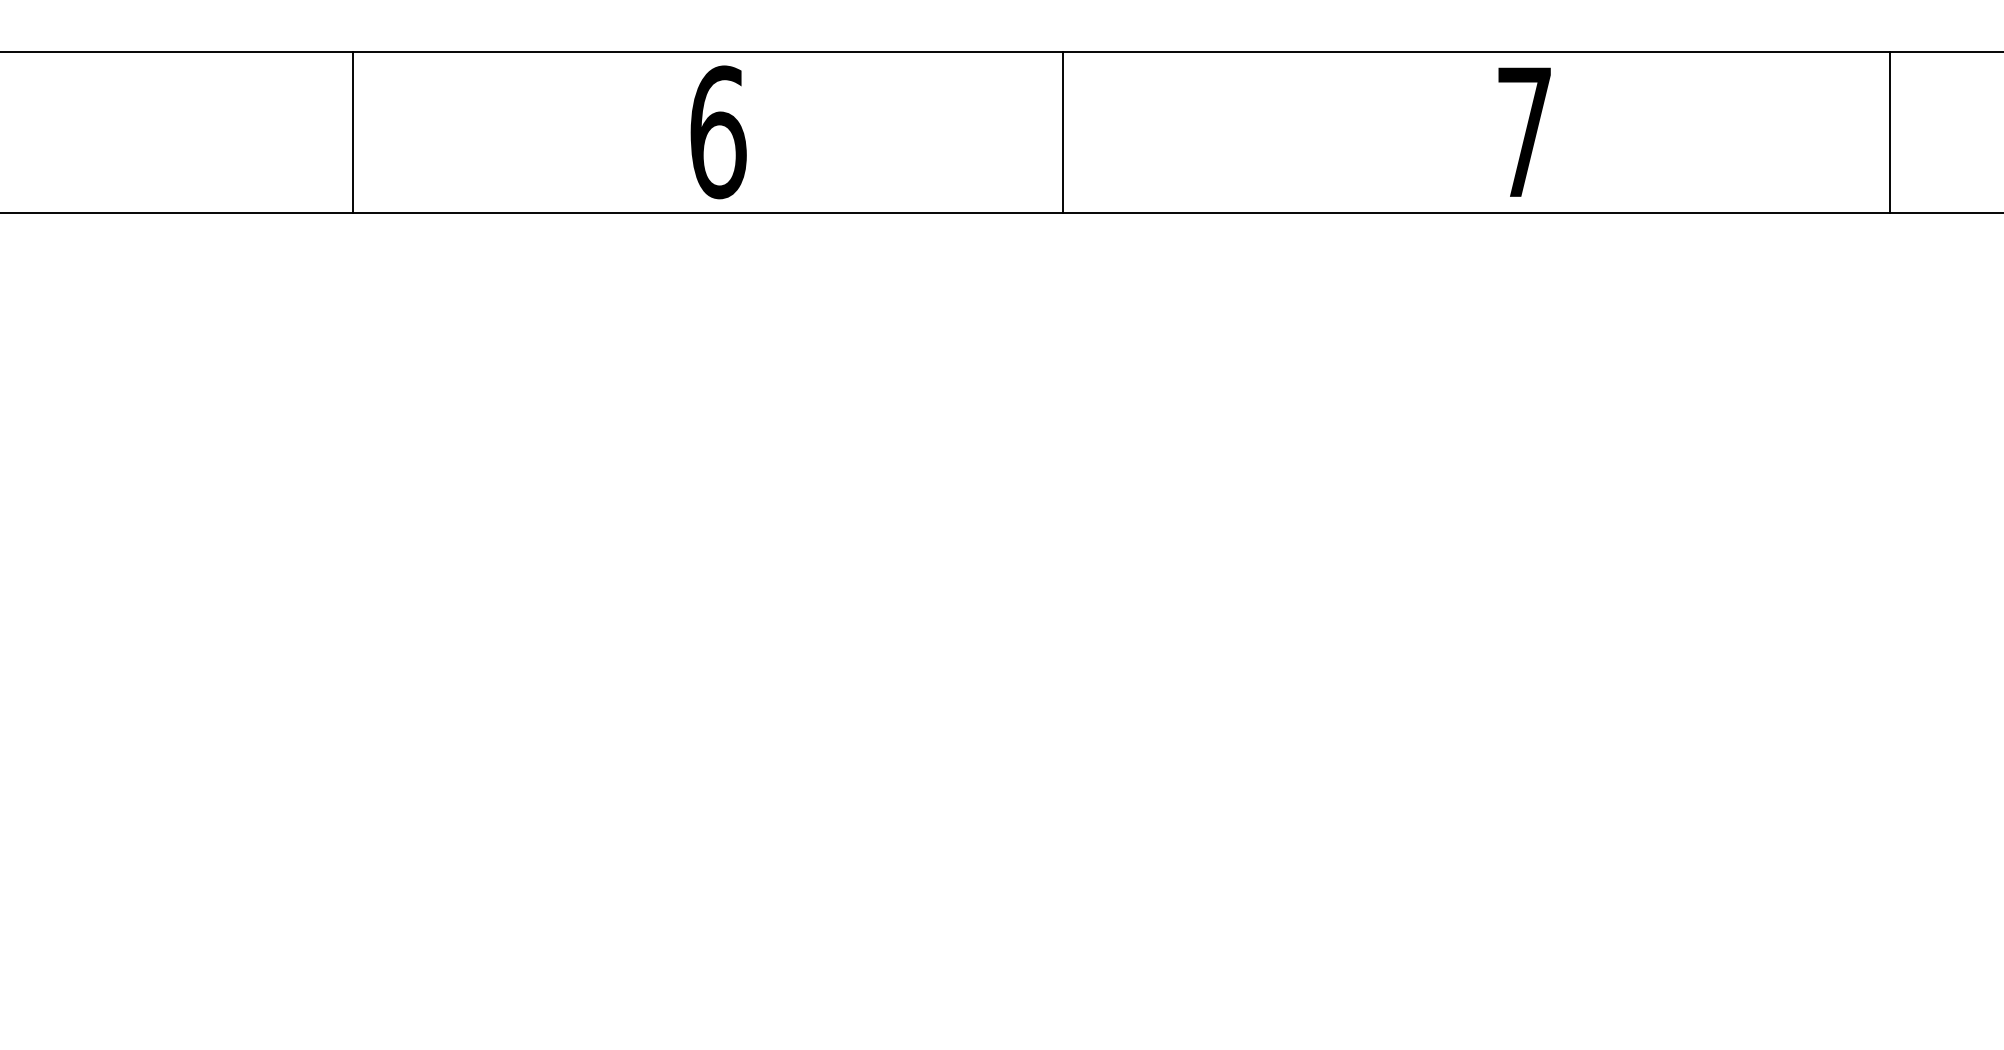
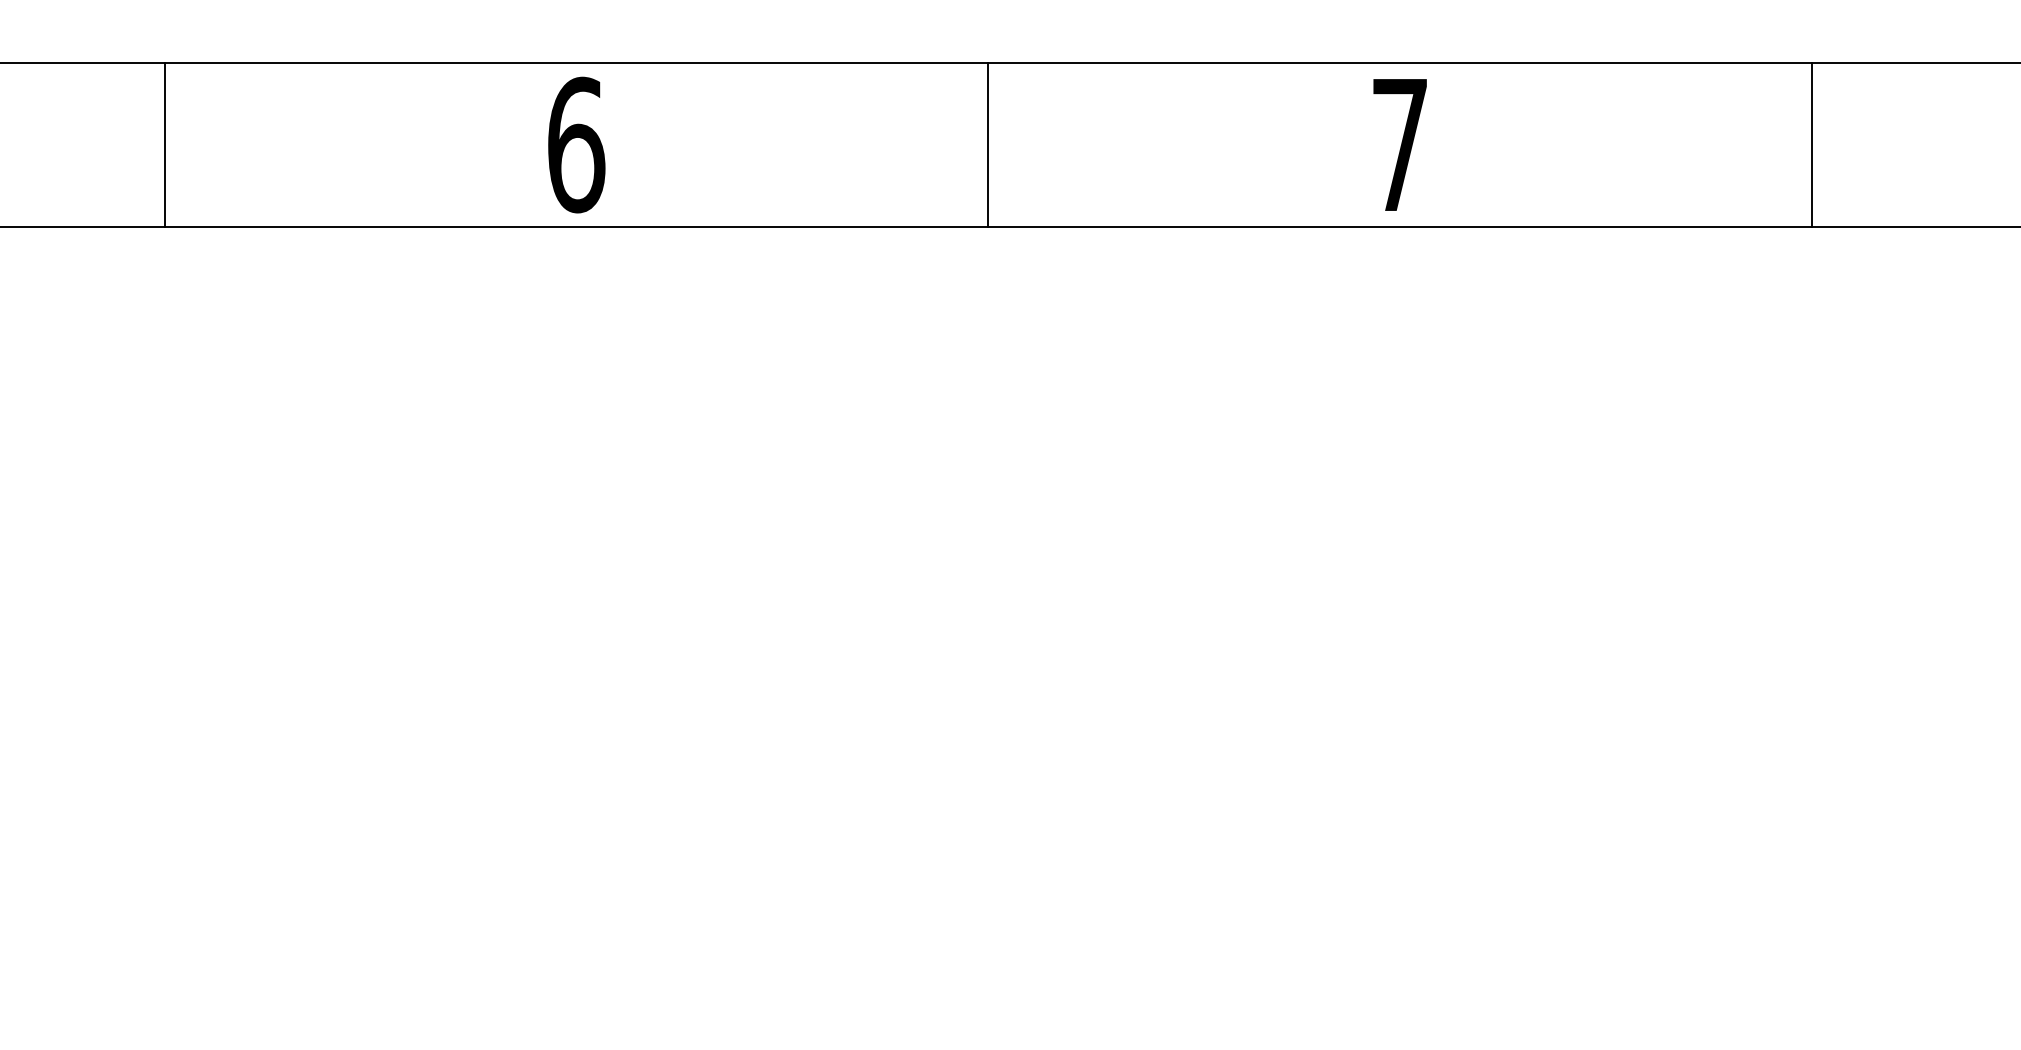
line: (353, 131) -> (164, 144), moved
line: (1062, 131) -> (988, 144), moved
line: (1890, 131) -> (1812, 144), moved

